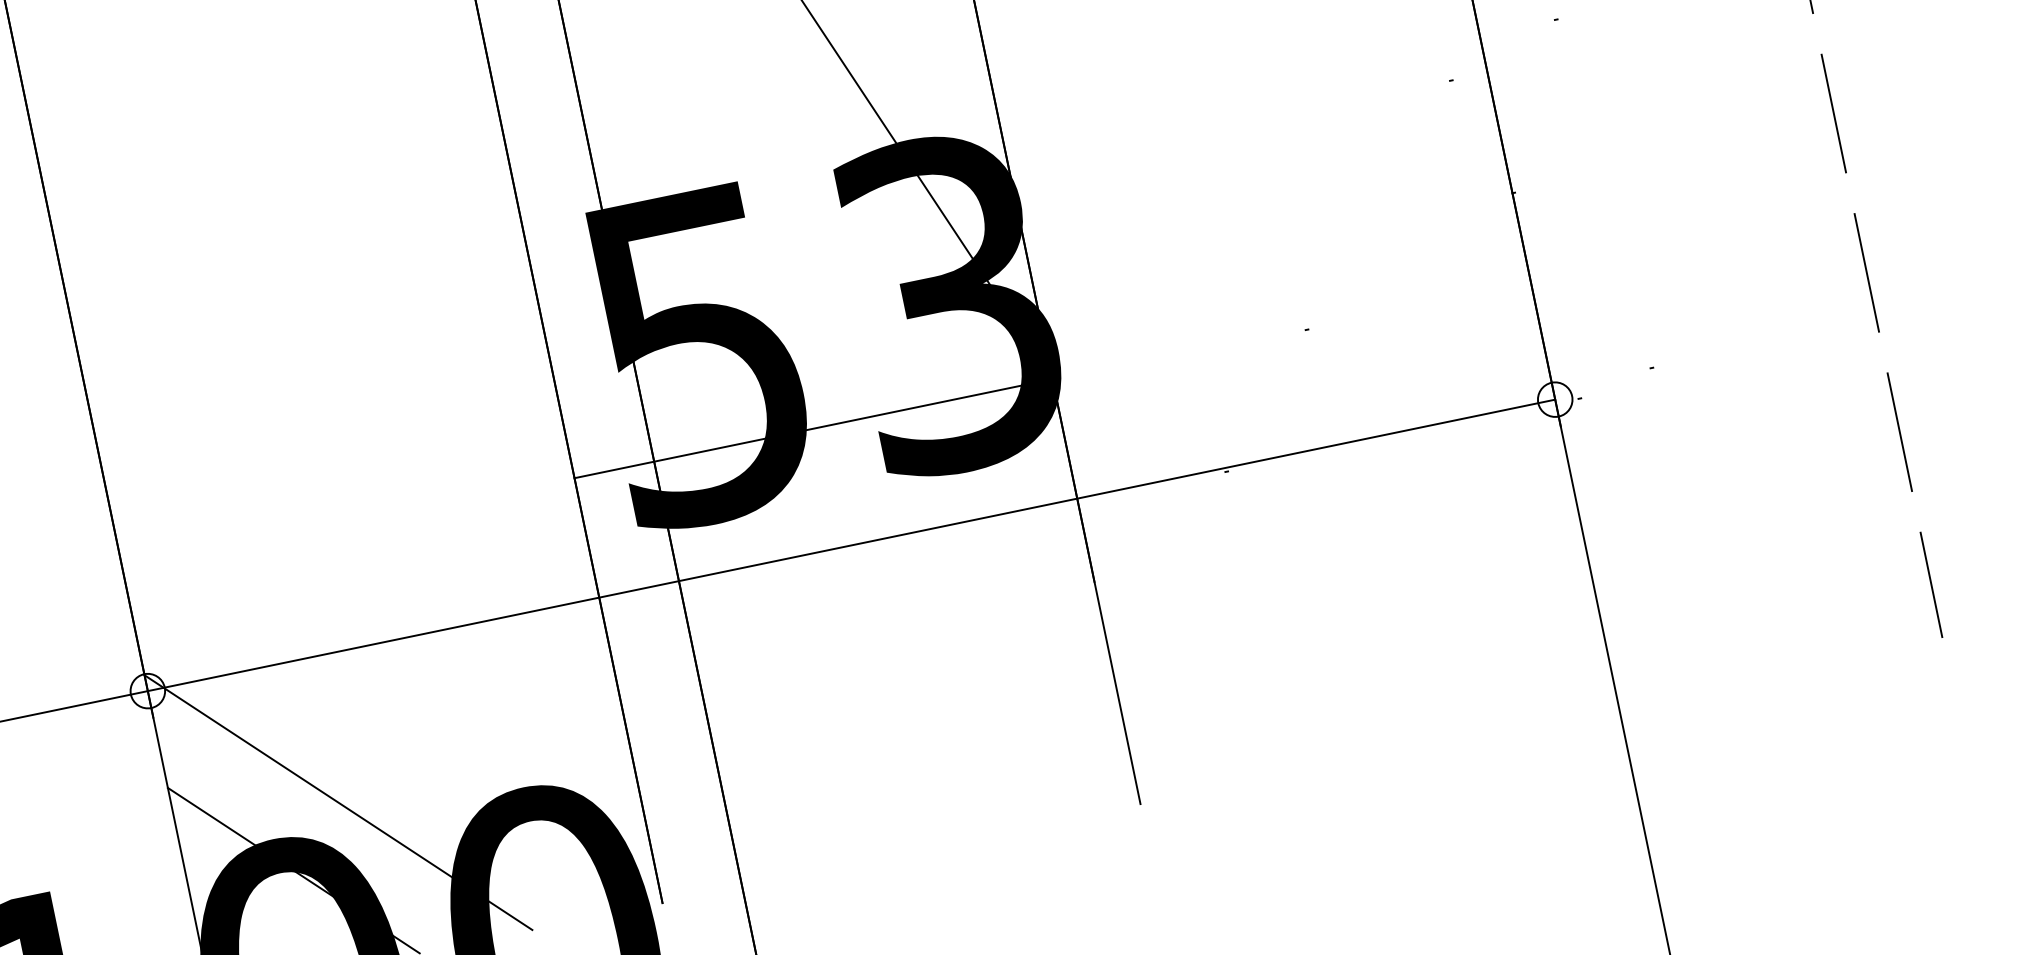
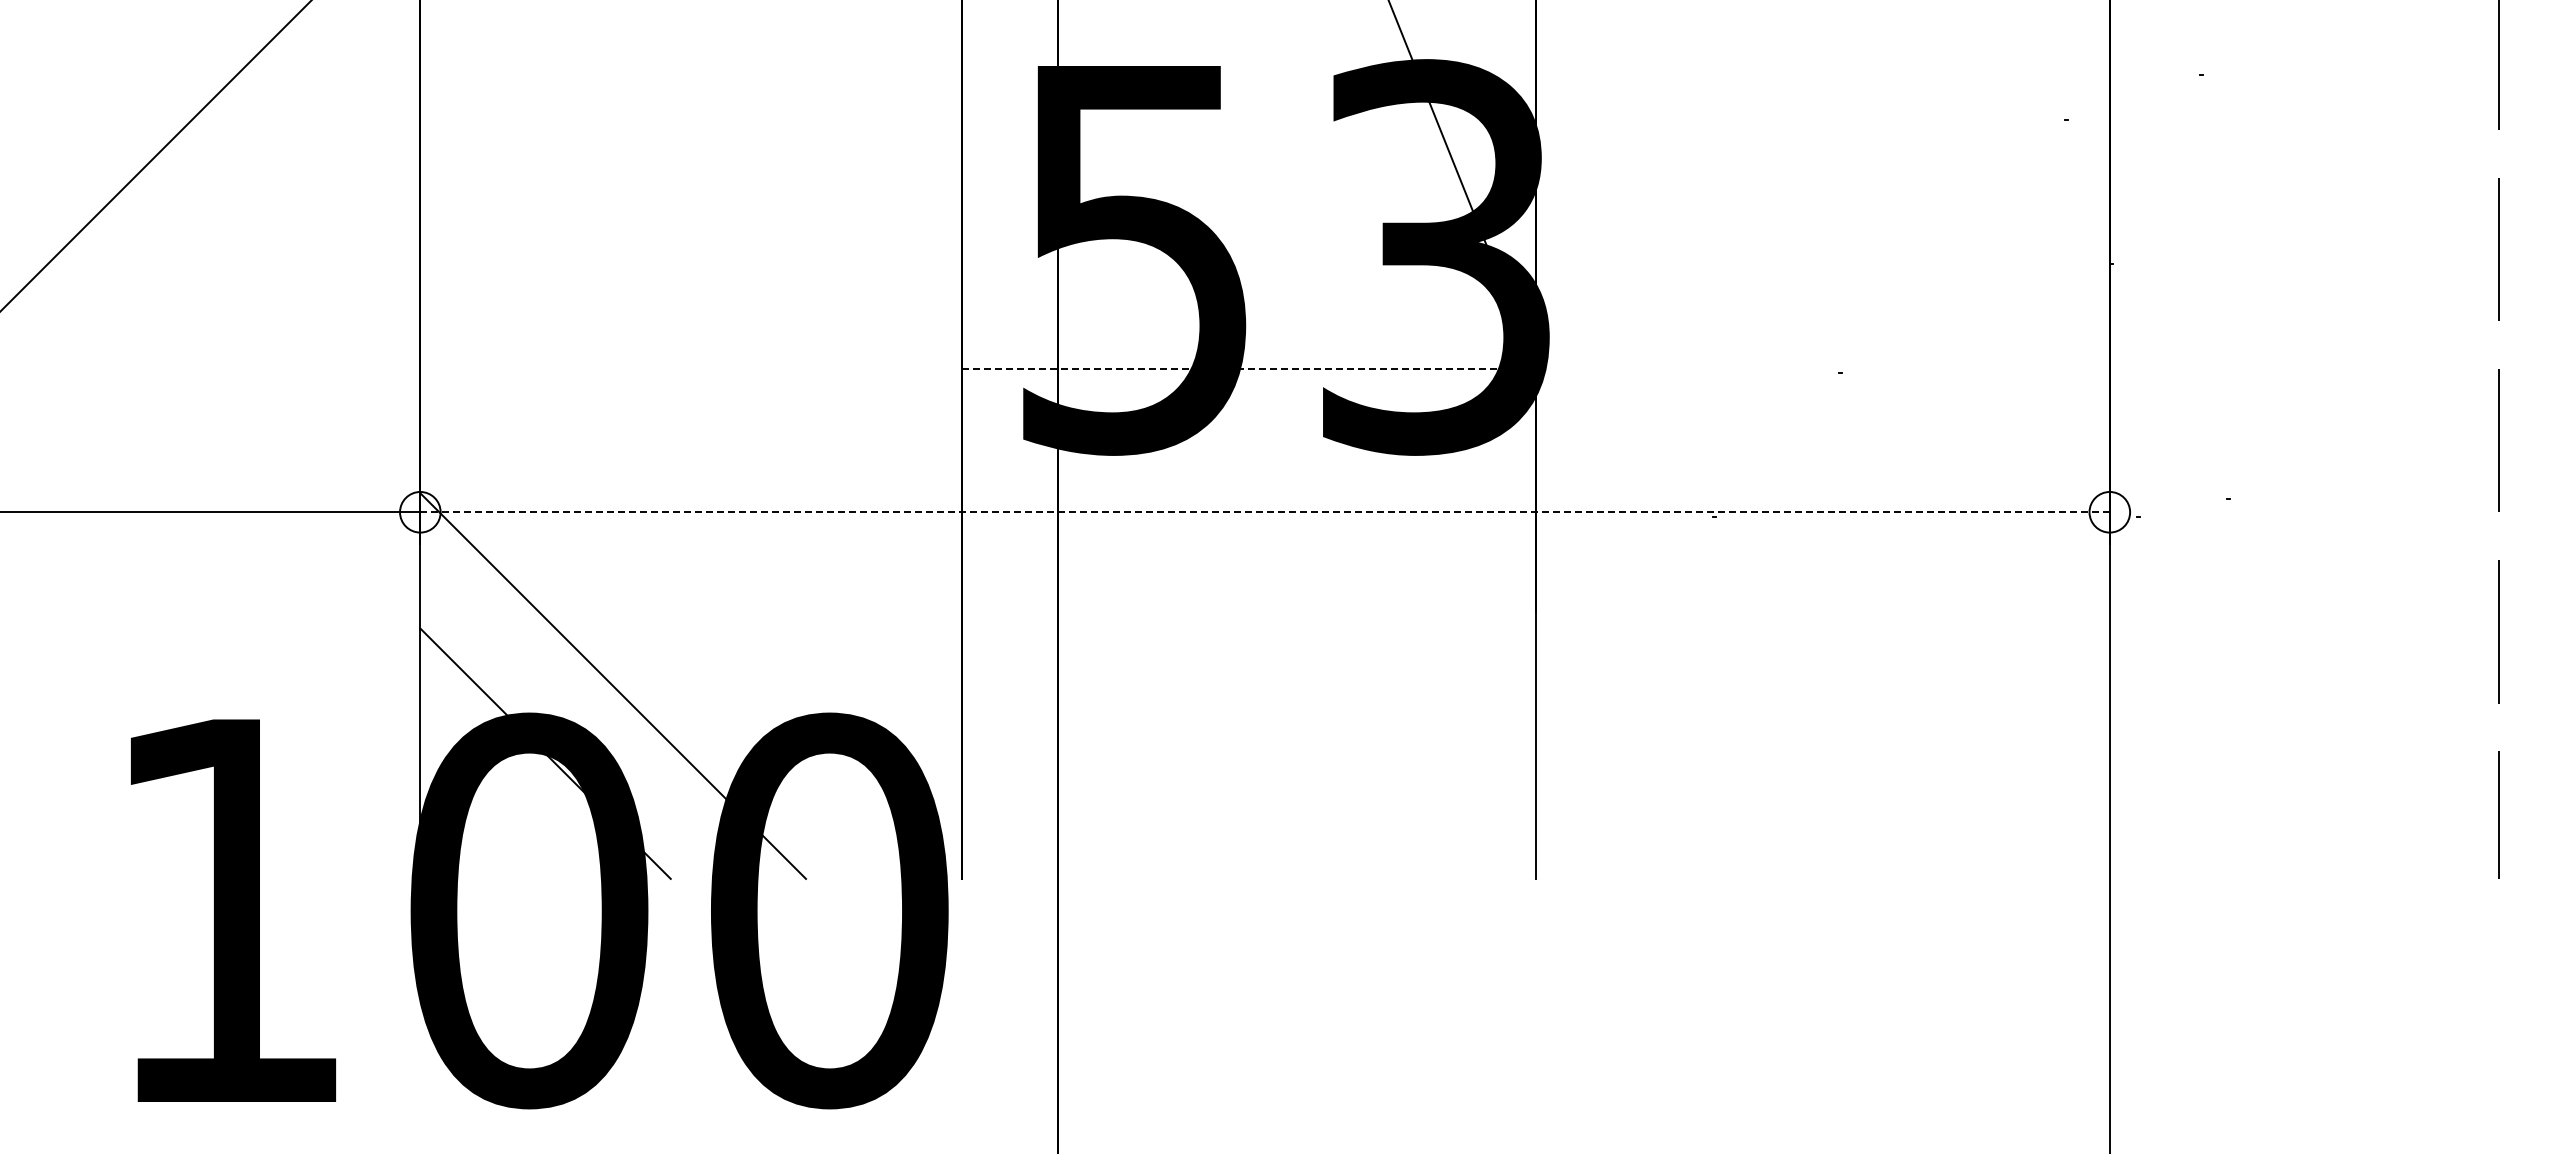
line: (813, 428) -> (1249, 368), solid -> dashed
line: (851, 545) -> (1265, 512), solid -> dashed

